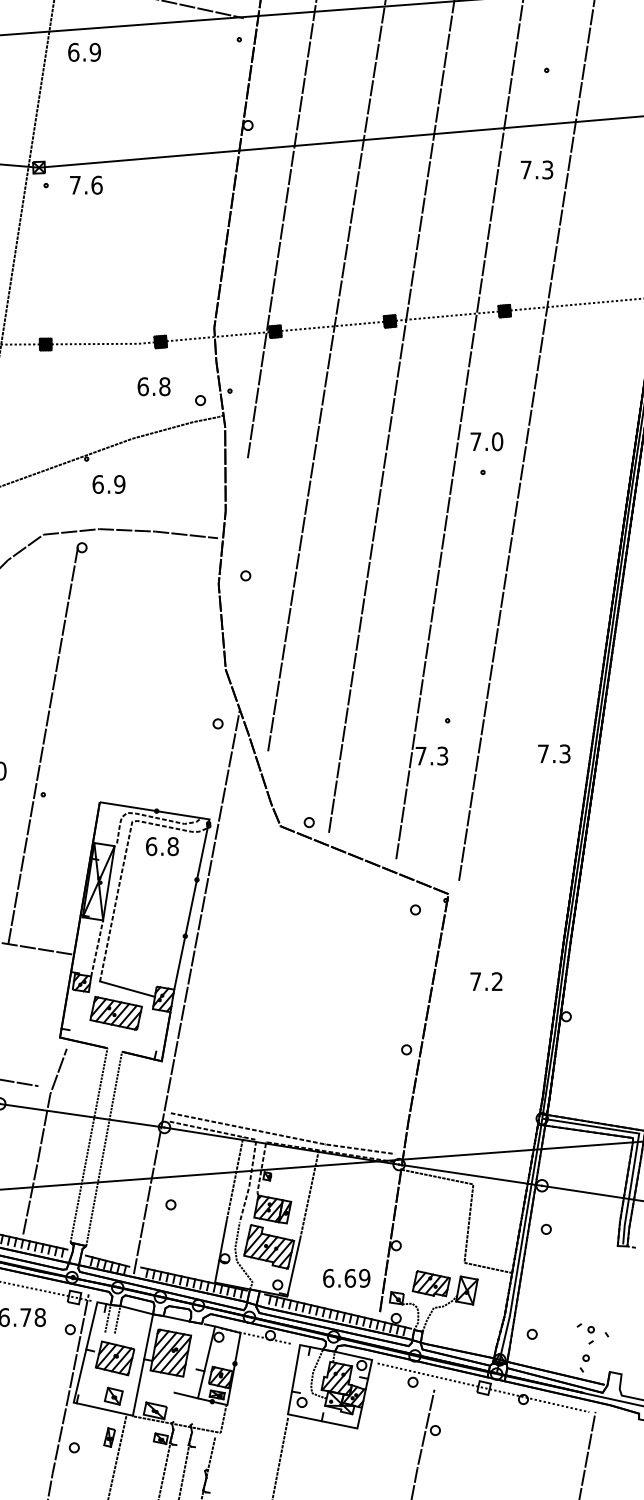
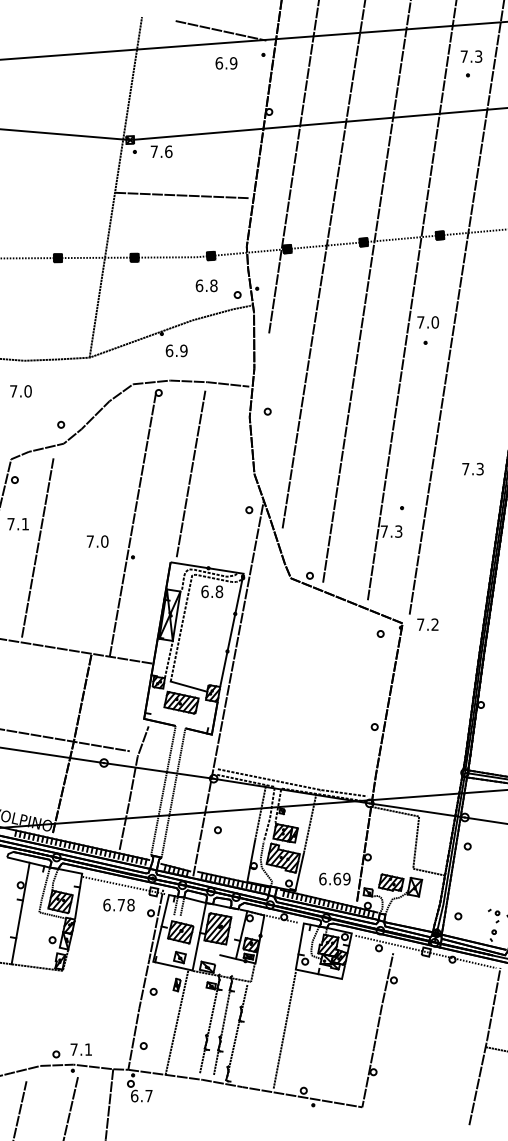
text: (84, 52) -> (226, 63), moved
text: (536, 169) -> (471, 56), moved
line: (116, 250) -> (181, 195), added
line: (129, 668) -> (190, 473), added
text: (553, 752) -> (472, 468), moved
text: (485, 981) -> (427, 624), moved

